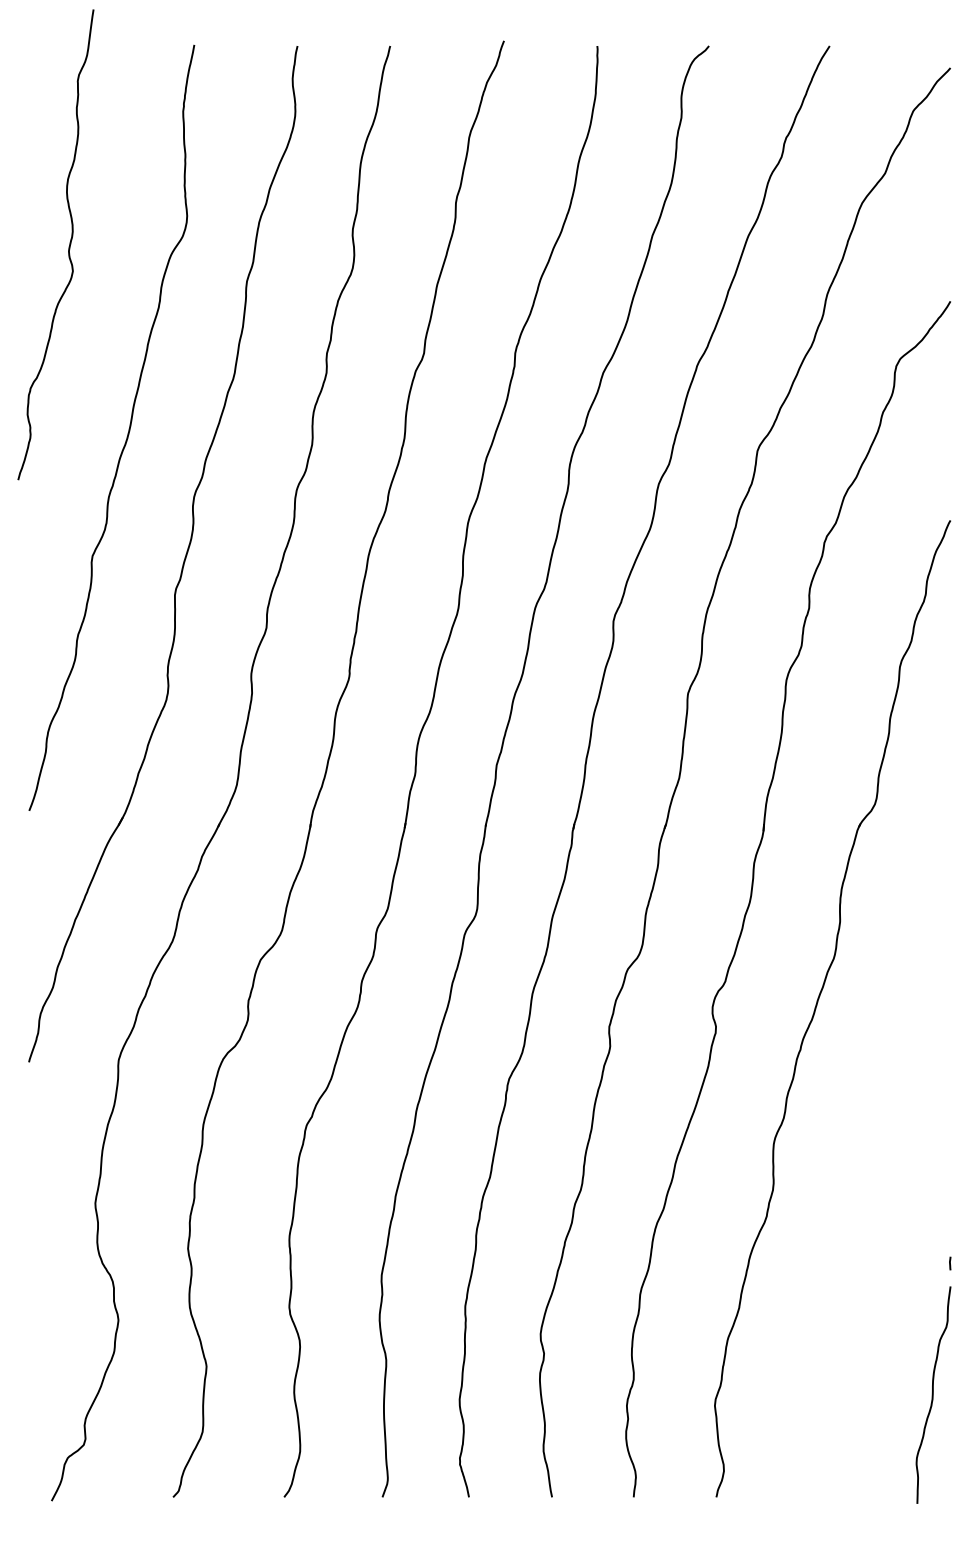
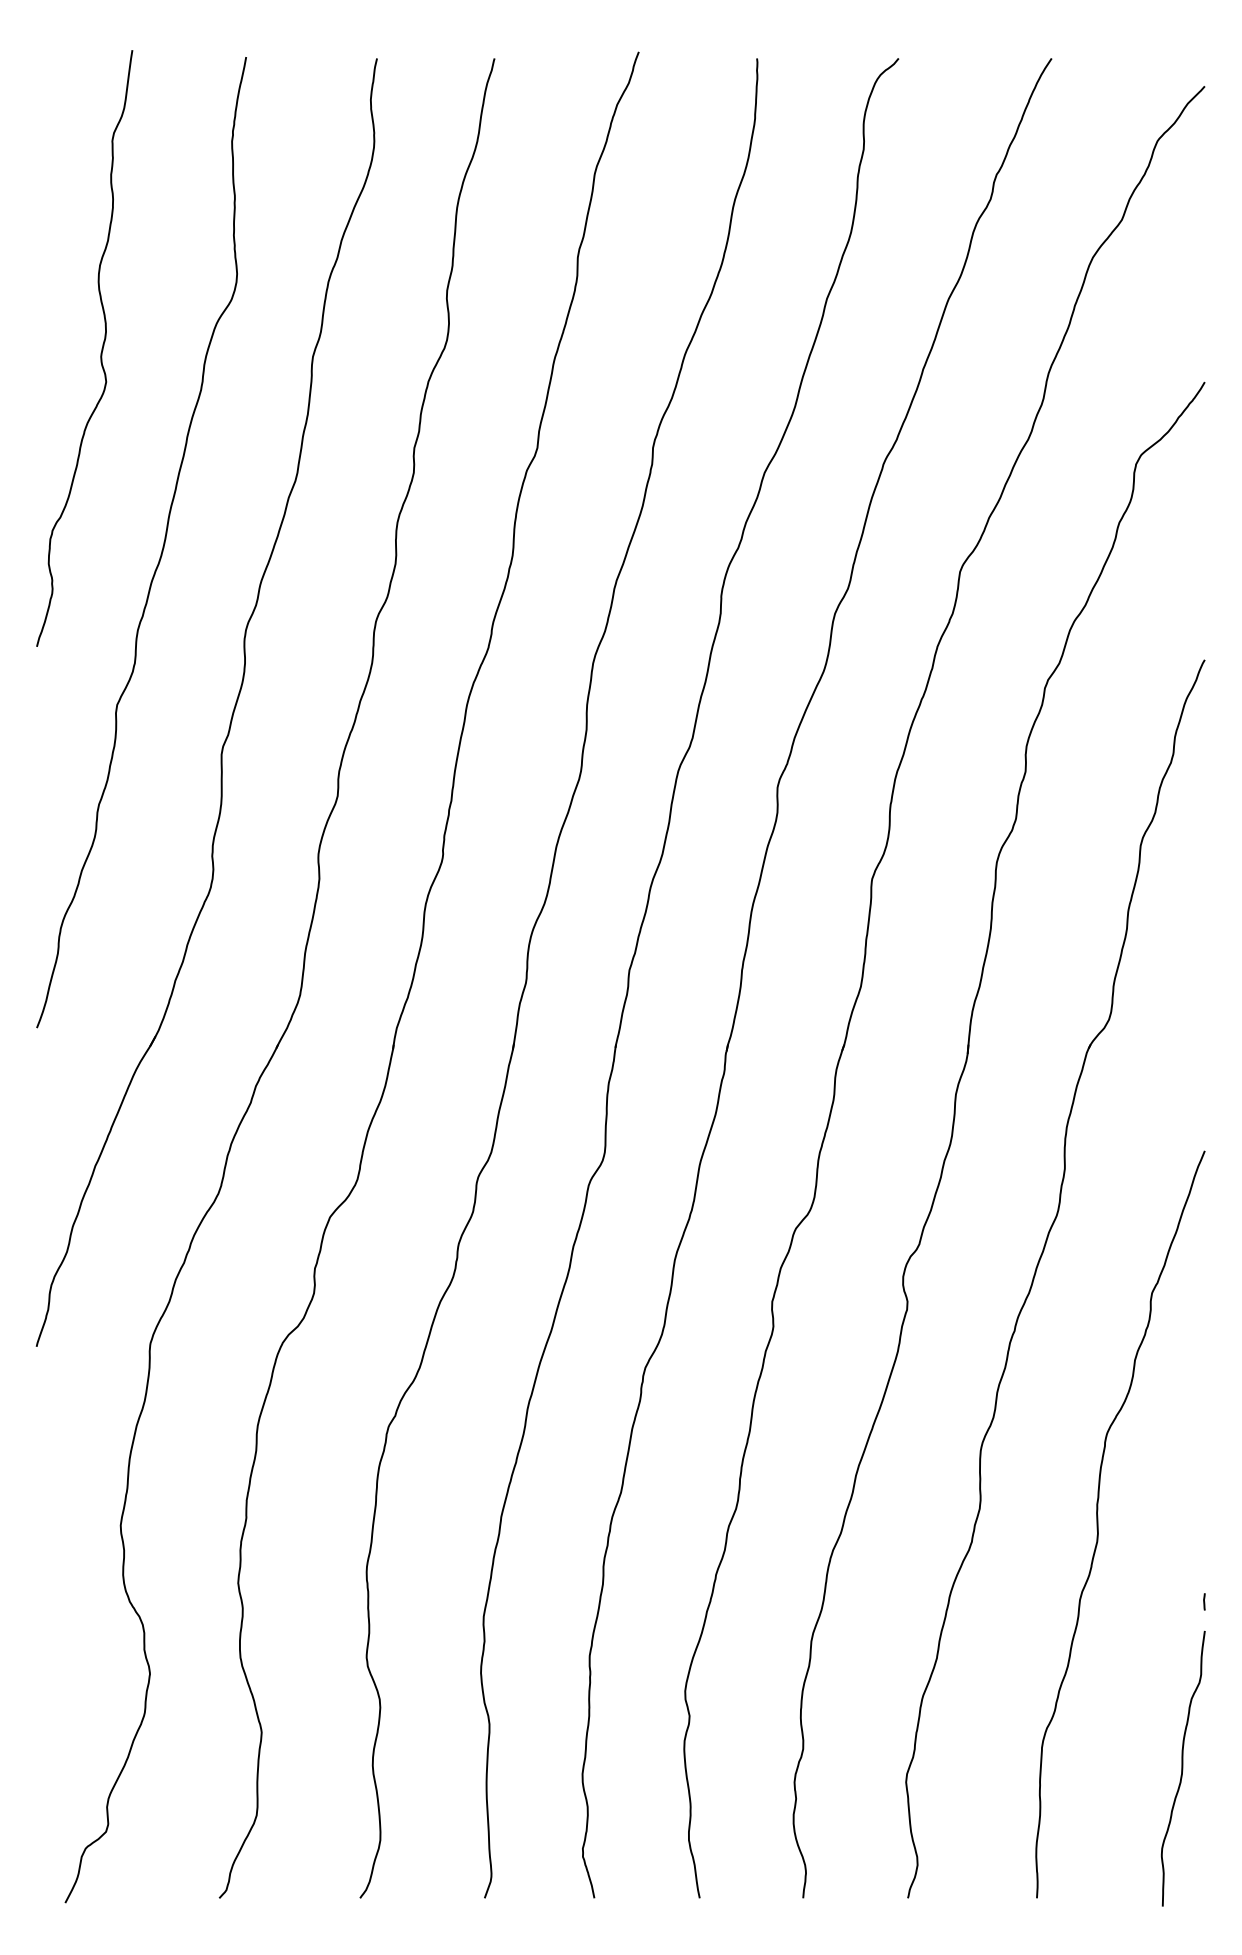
curve: (68, 246) -> (100, 350), moved
curve: (867, 1207) -> (1099, 1530), added

